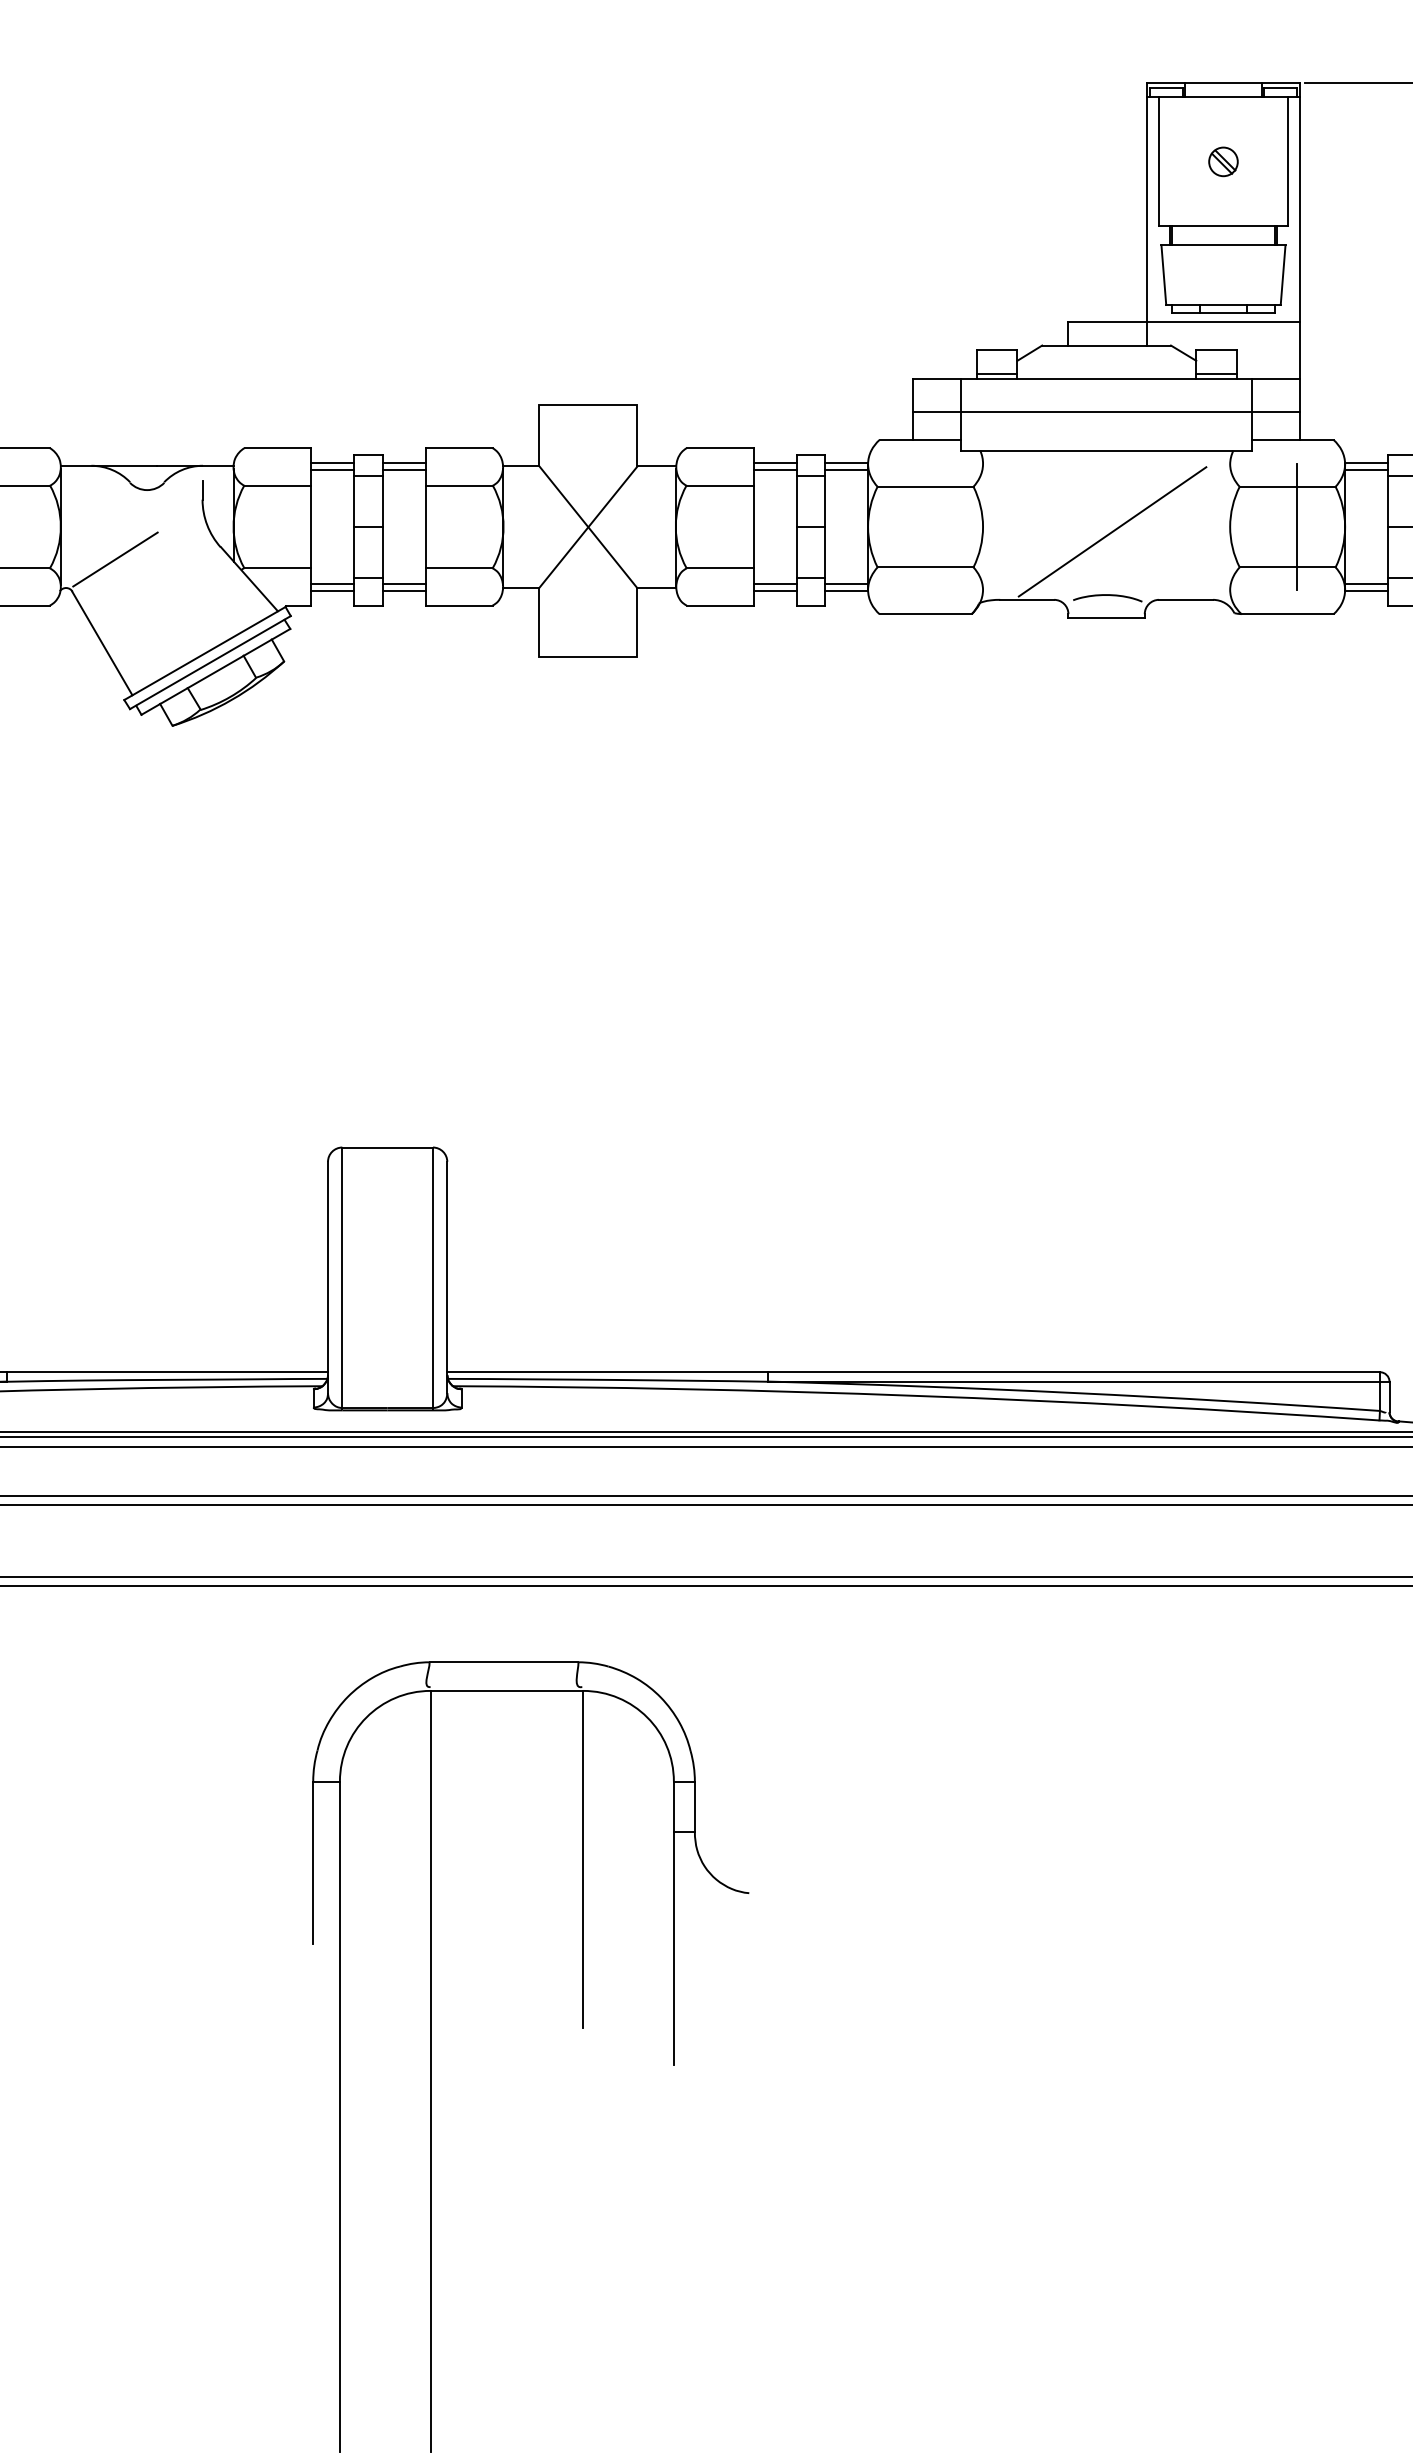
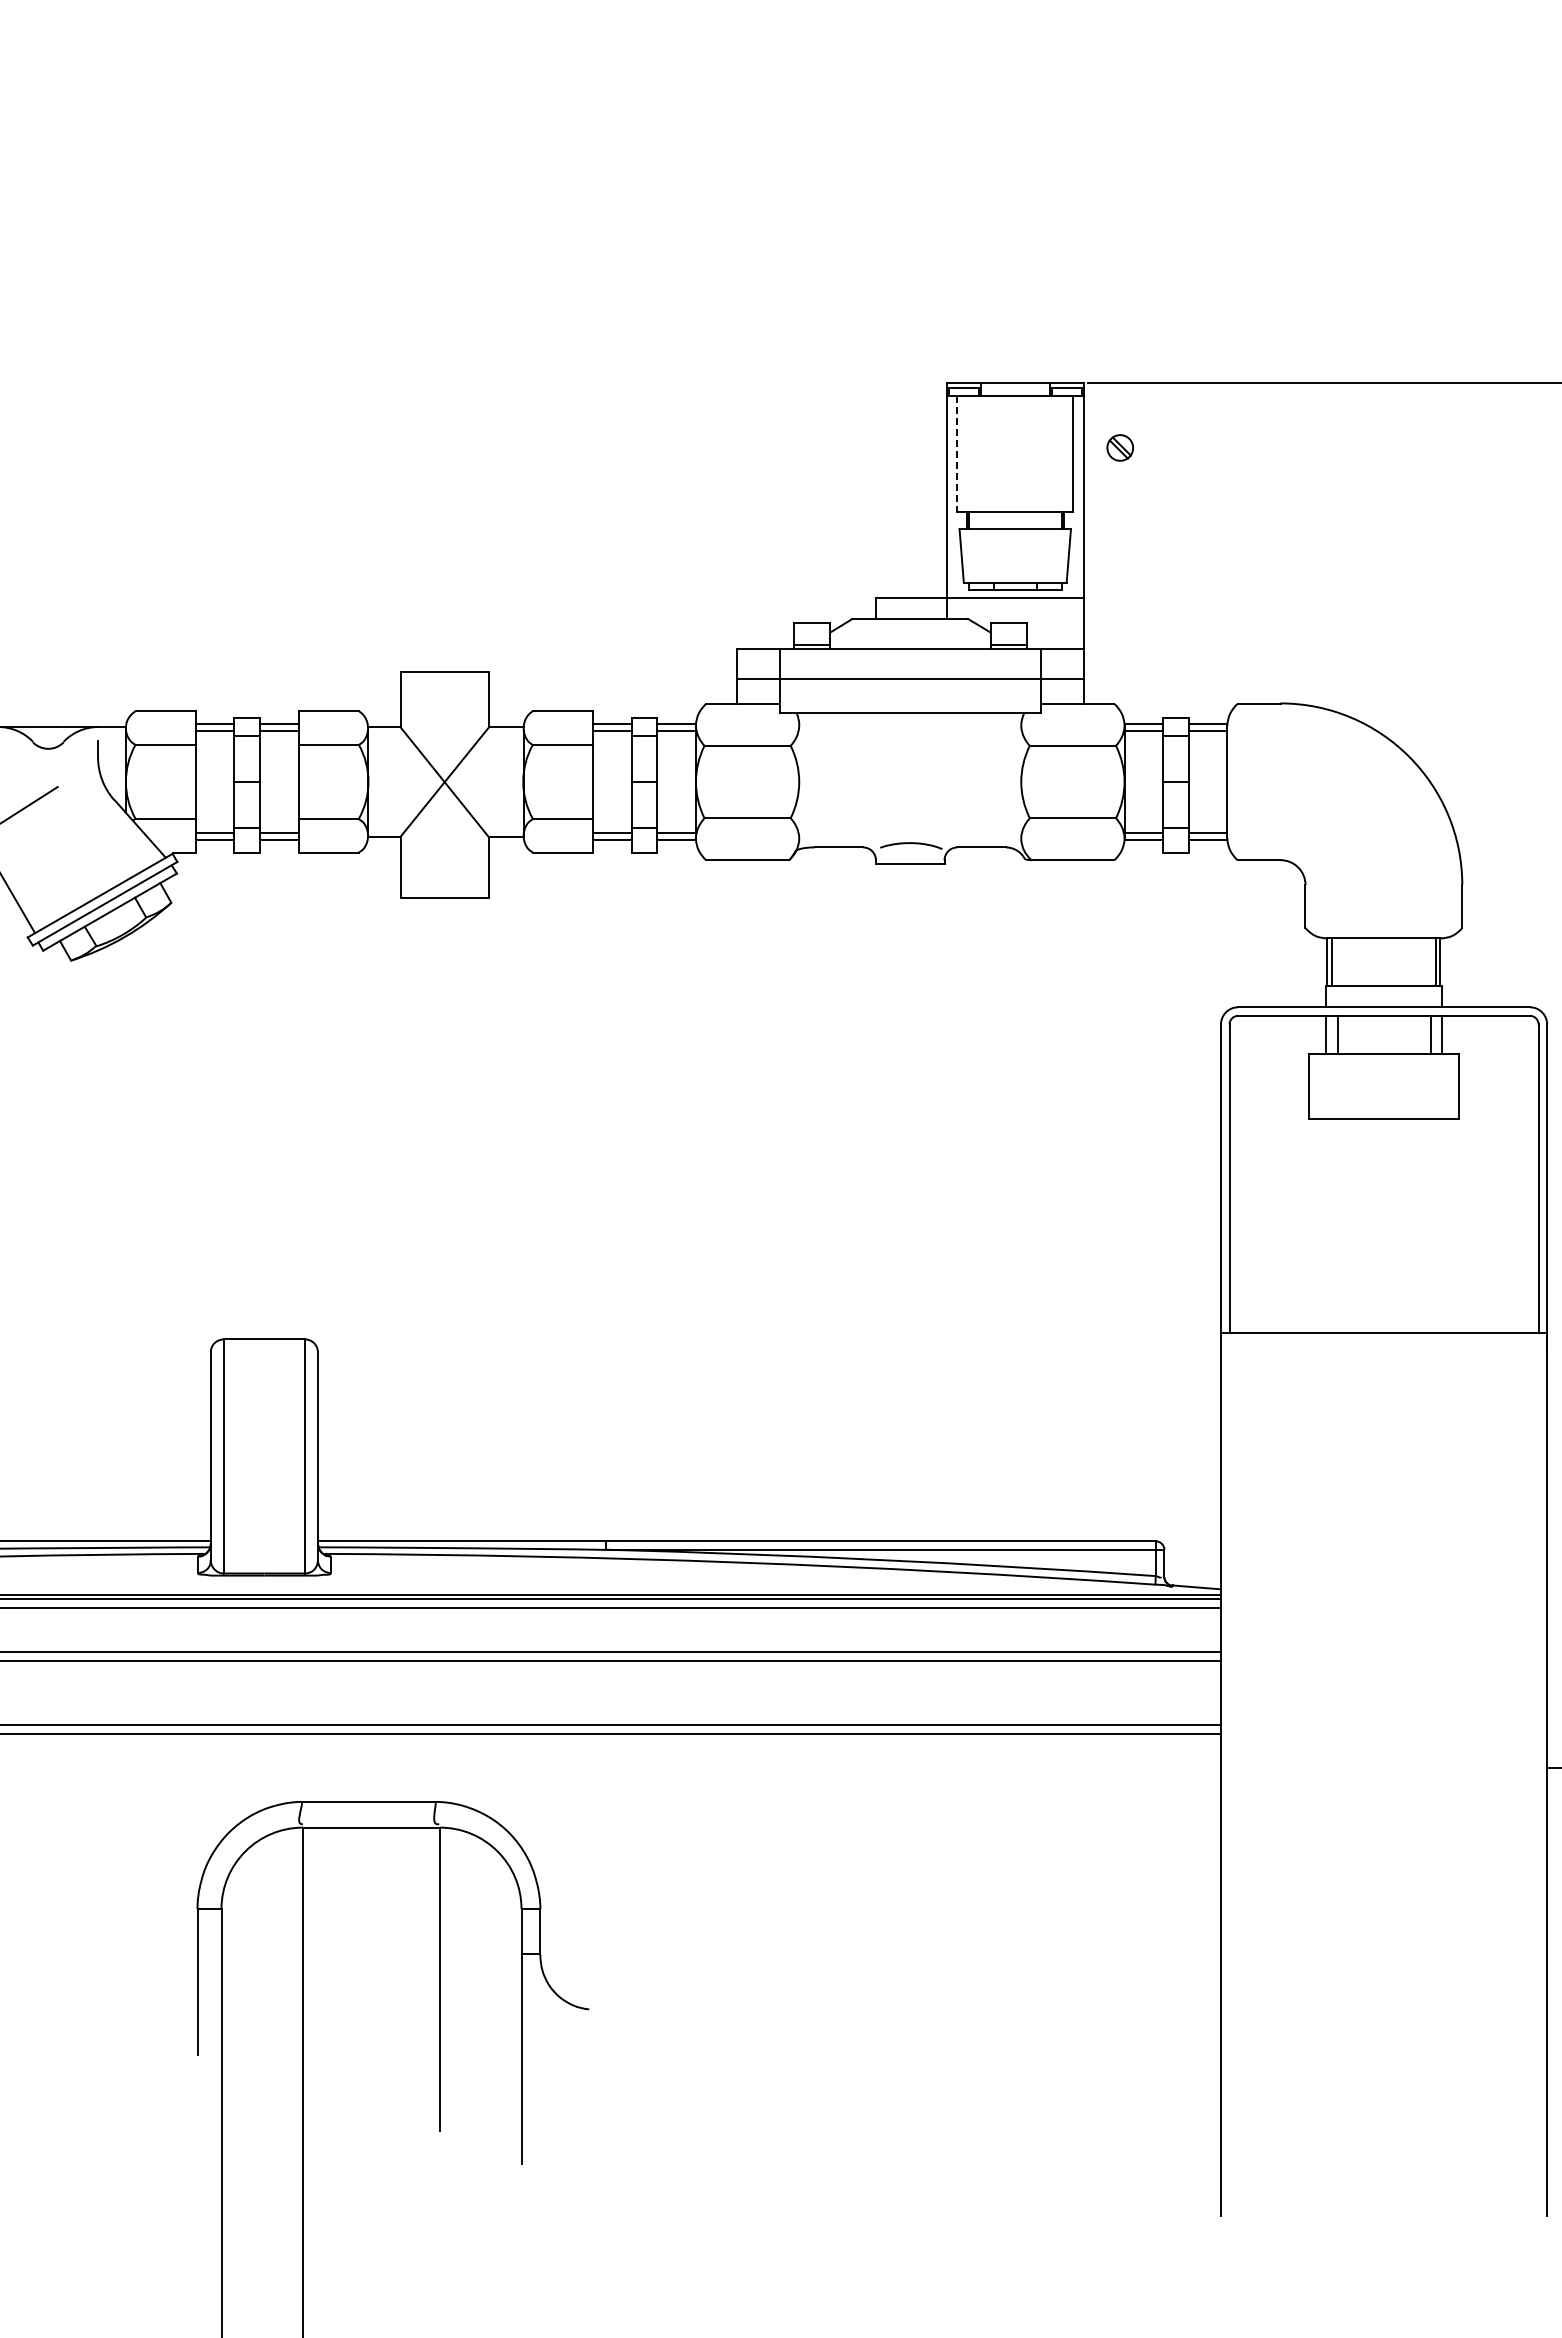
line: (1159, 161) -> (957, 453), solid -> dashed
part: (1222, 161) -> (1119, 447), moved
line: (1297, 526) -> (1081, 781), removed
line: (1112, 532) -> (915, 786), removed

